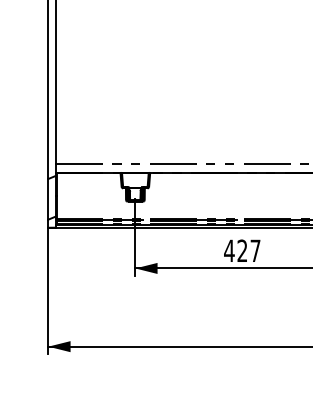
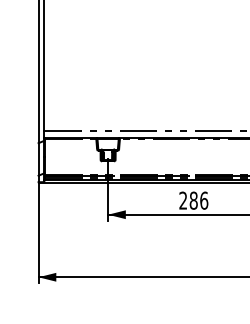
text: (242, 250) -> (193, 200), 427 -> 286

